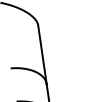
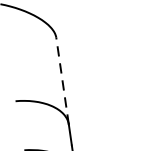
line: (42, 54) -> (62, 80), solid -> dashed

